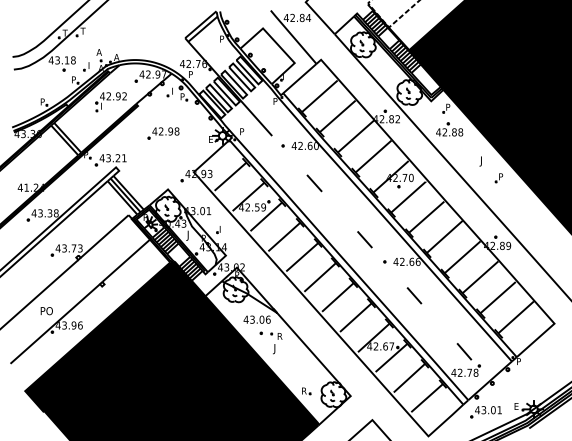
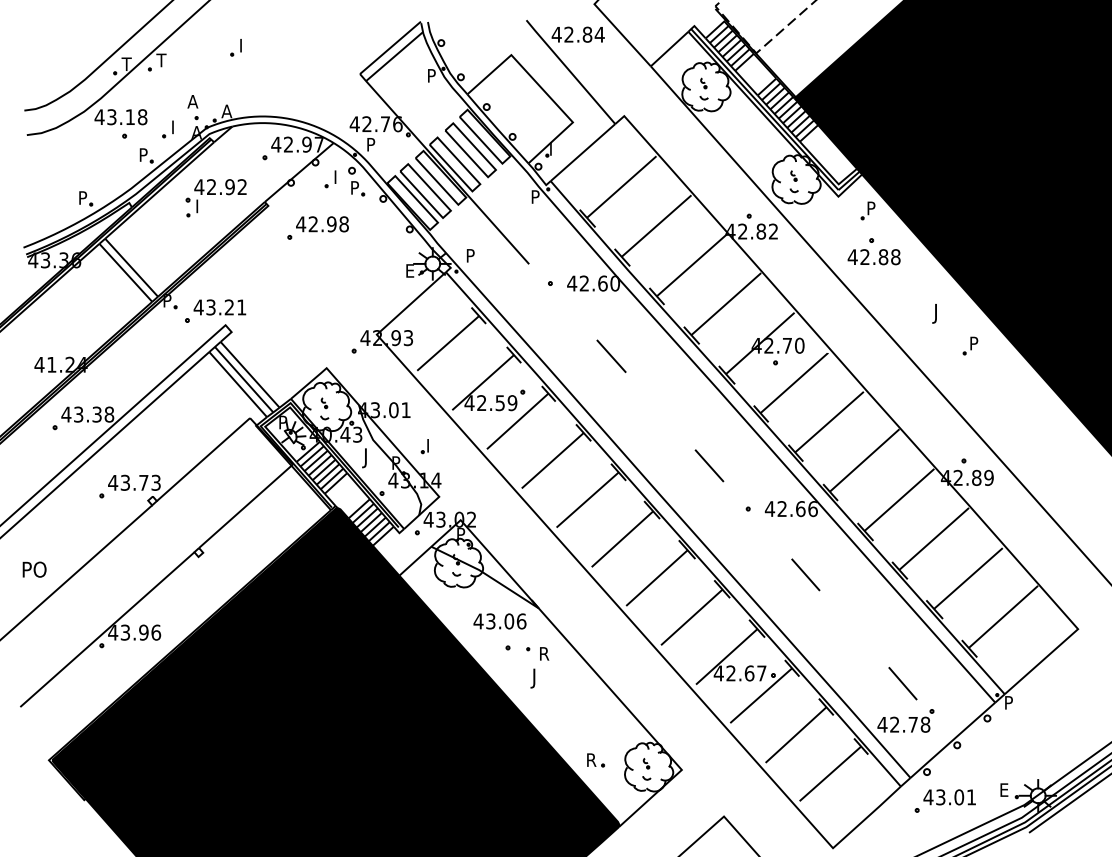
part: (121, 24) -> (236, 47), added
part: (163, 133) -> (317, 228), moved
text: (46, 311) -> (33, 570), moved

